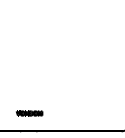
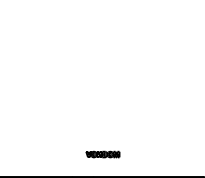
part: (29, 113) -> (102, 154), moved

